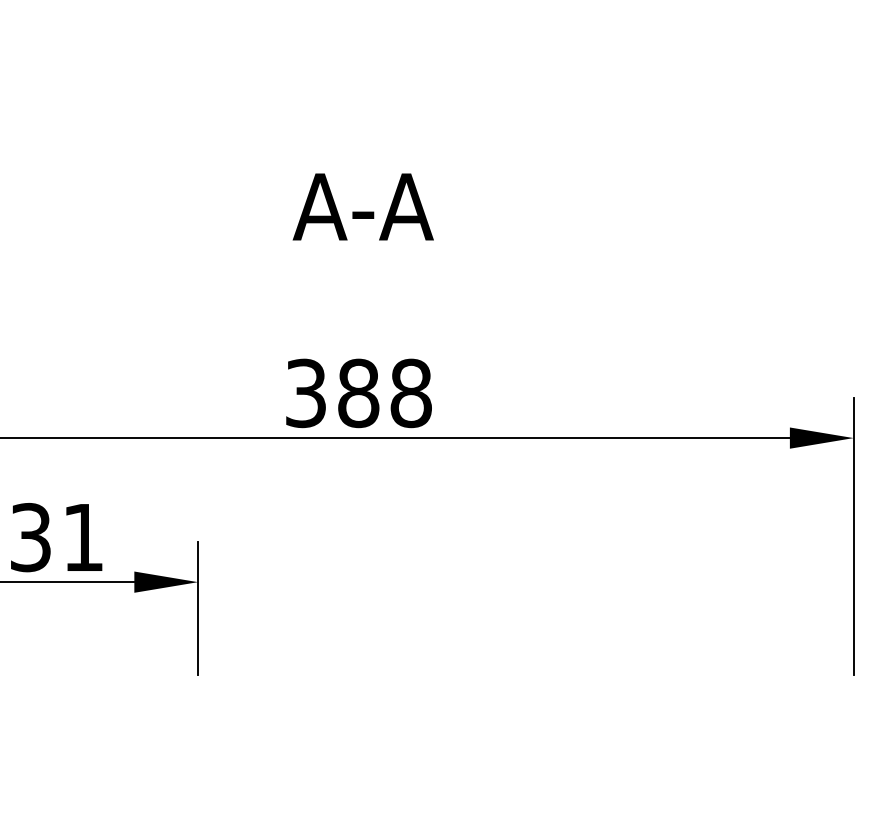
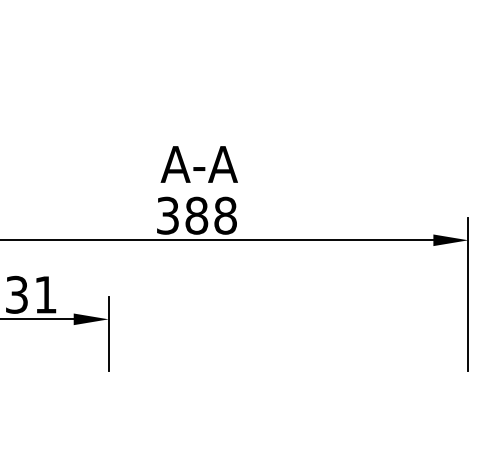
text: (361, 206) -> (198, 164), moved

